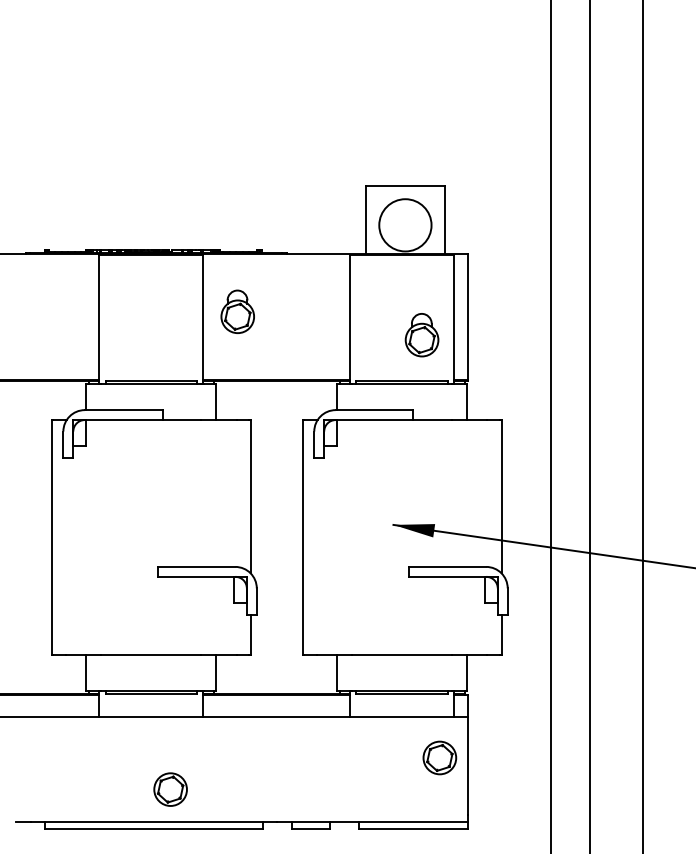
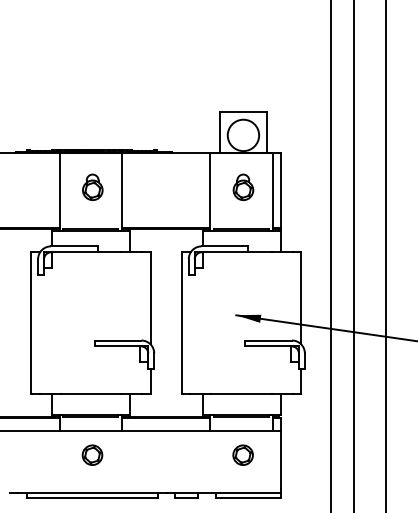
part: (237, 310) -> (92, 186), moved
part: (422, 333) -> (243, 186), moved
part: (438, 756) -> (242, 454), moved
part: (170, 788) -> (92, 454), moved

